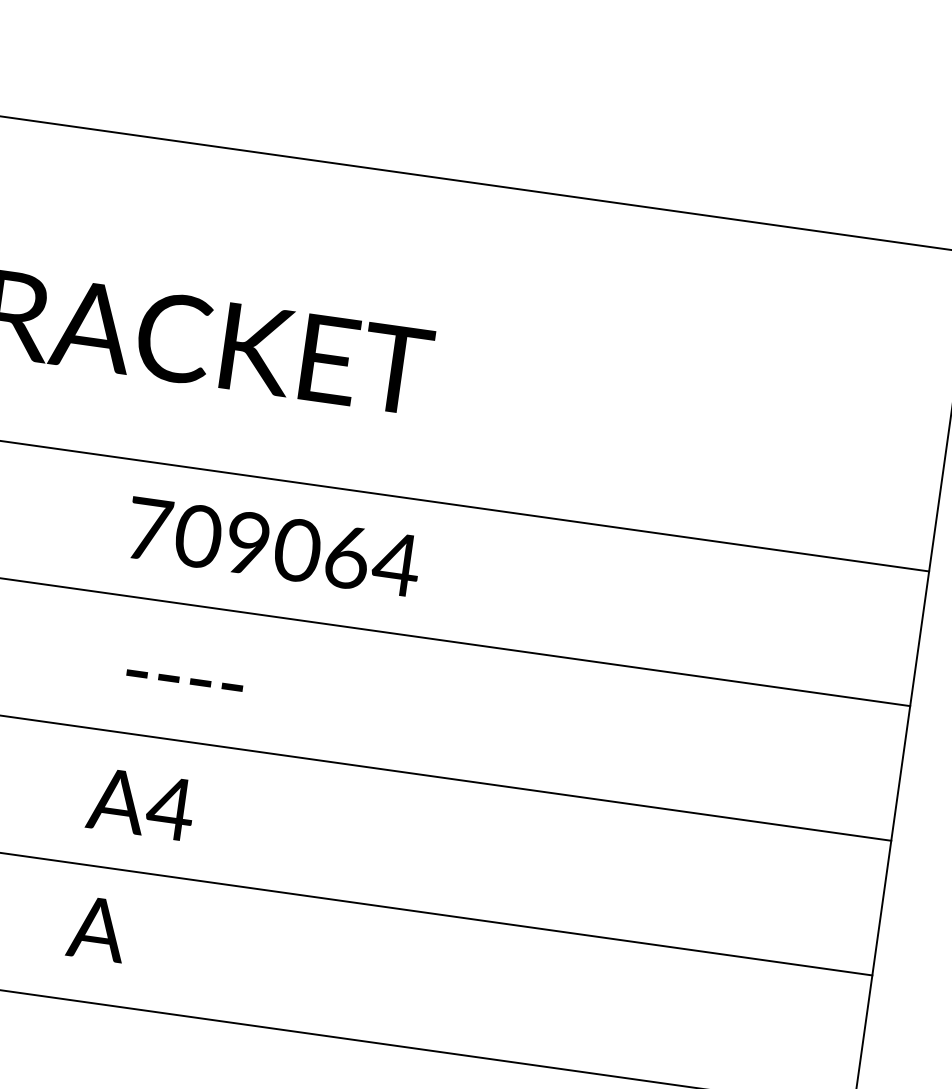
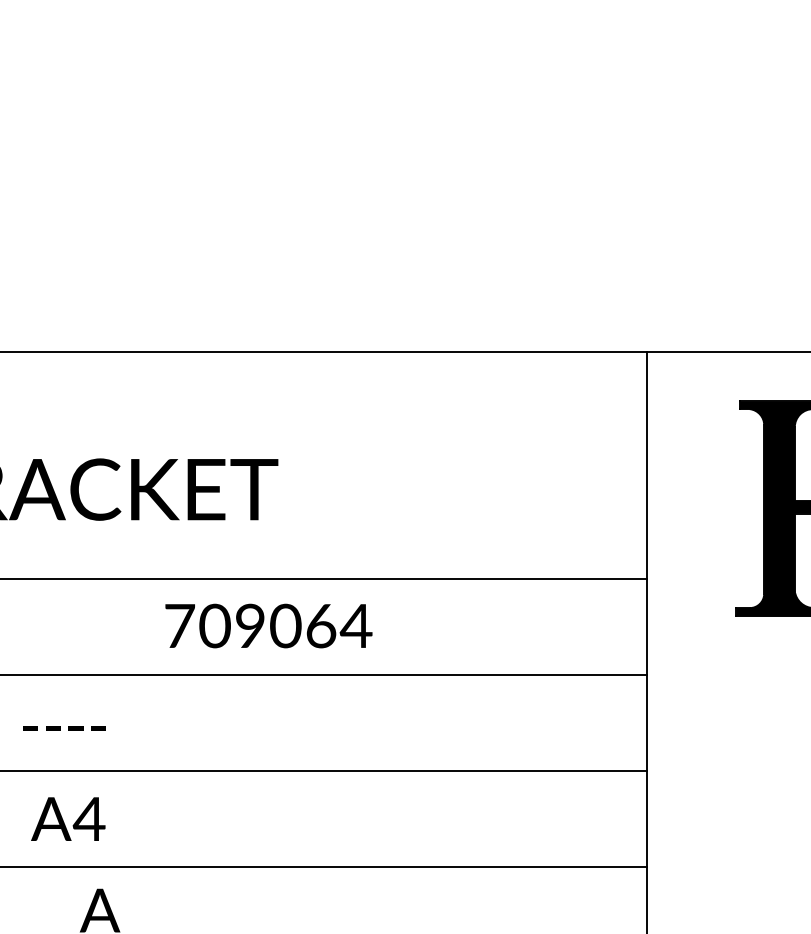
text: (273, 546) -> (268, 625), moved
text: (184, 680) -> (64, 728), moved
text: (141, 803) -> (68, 818), moved

